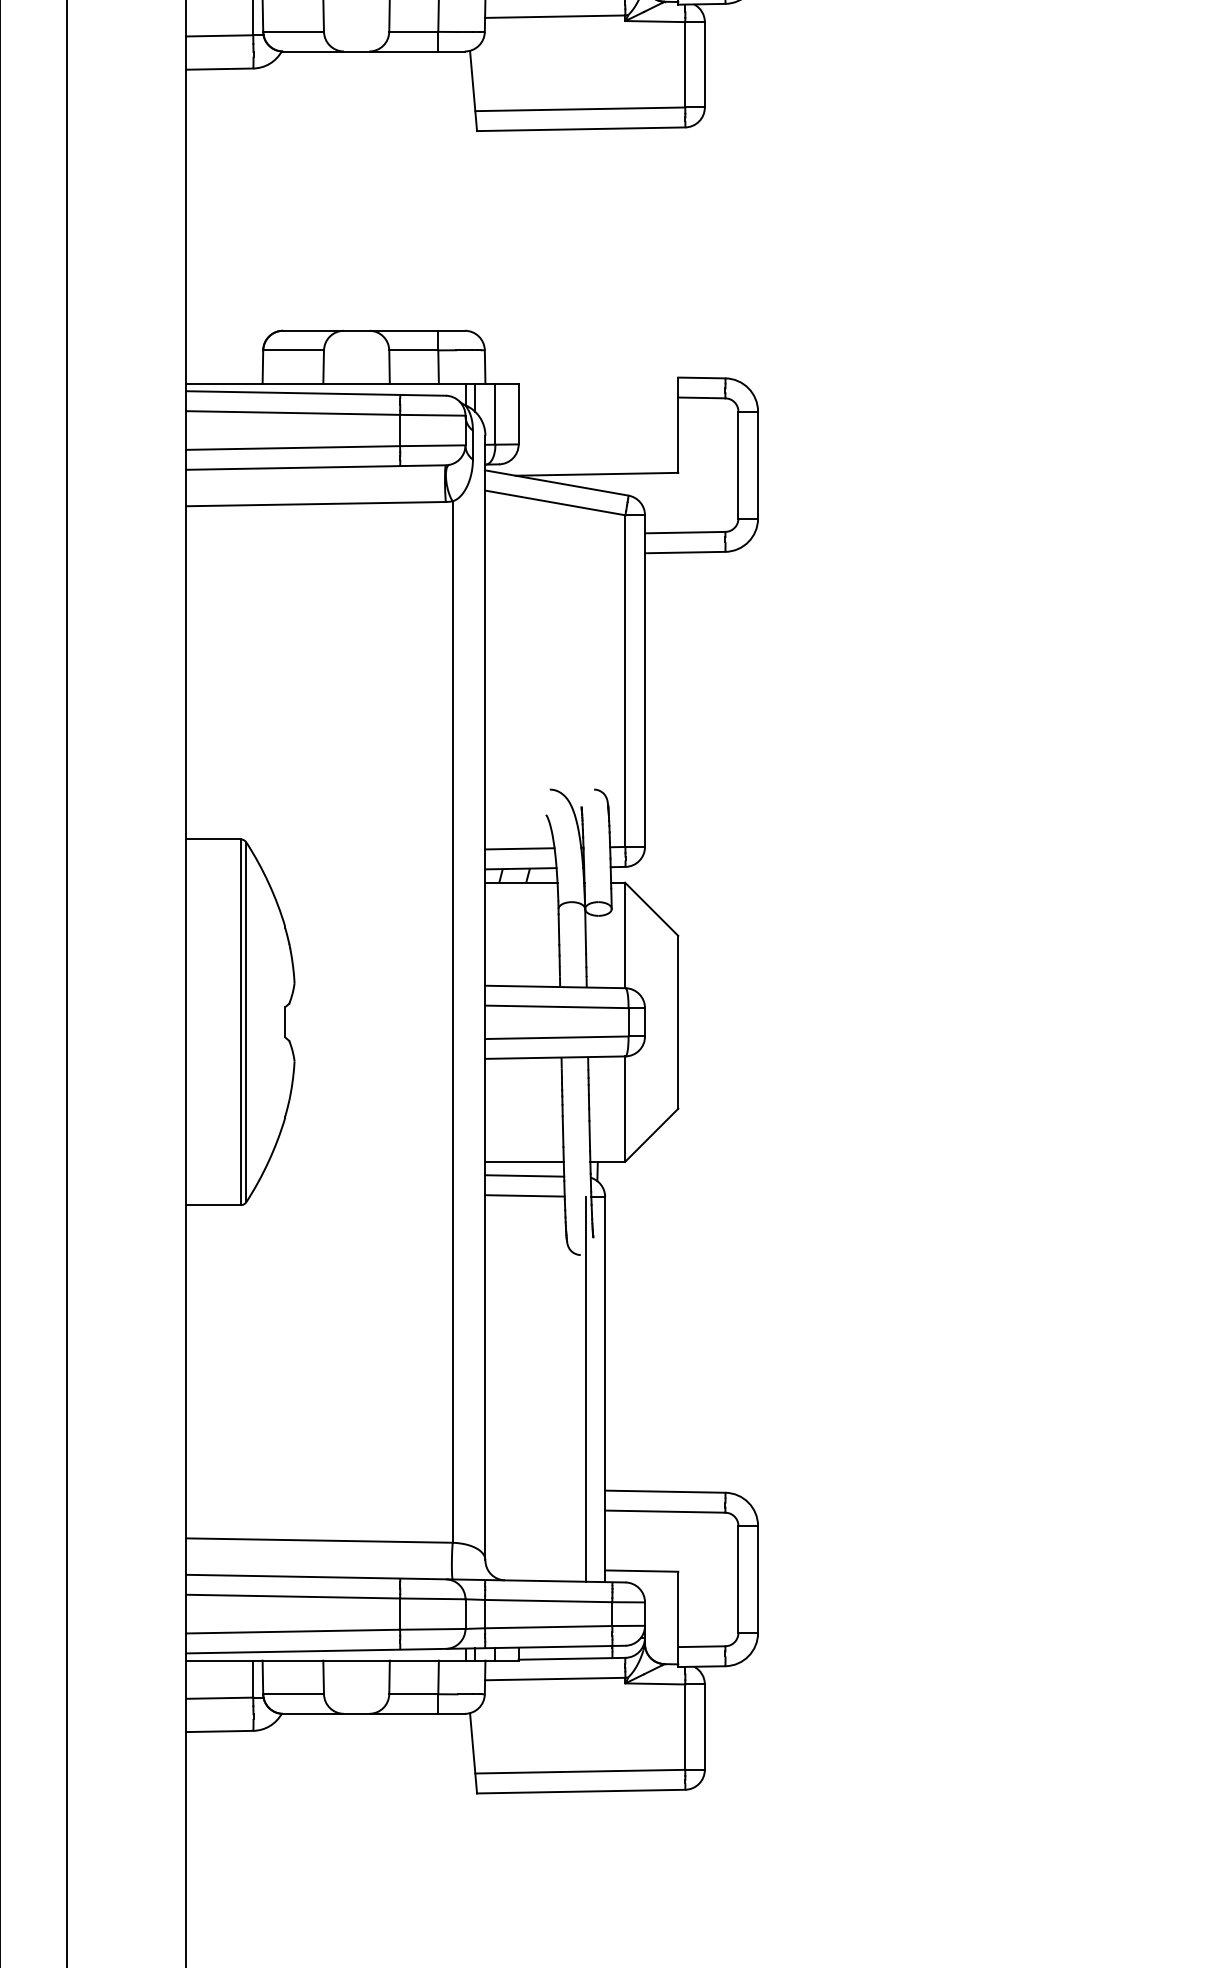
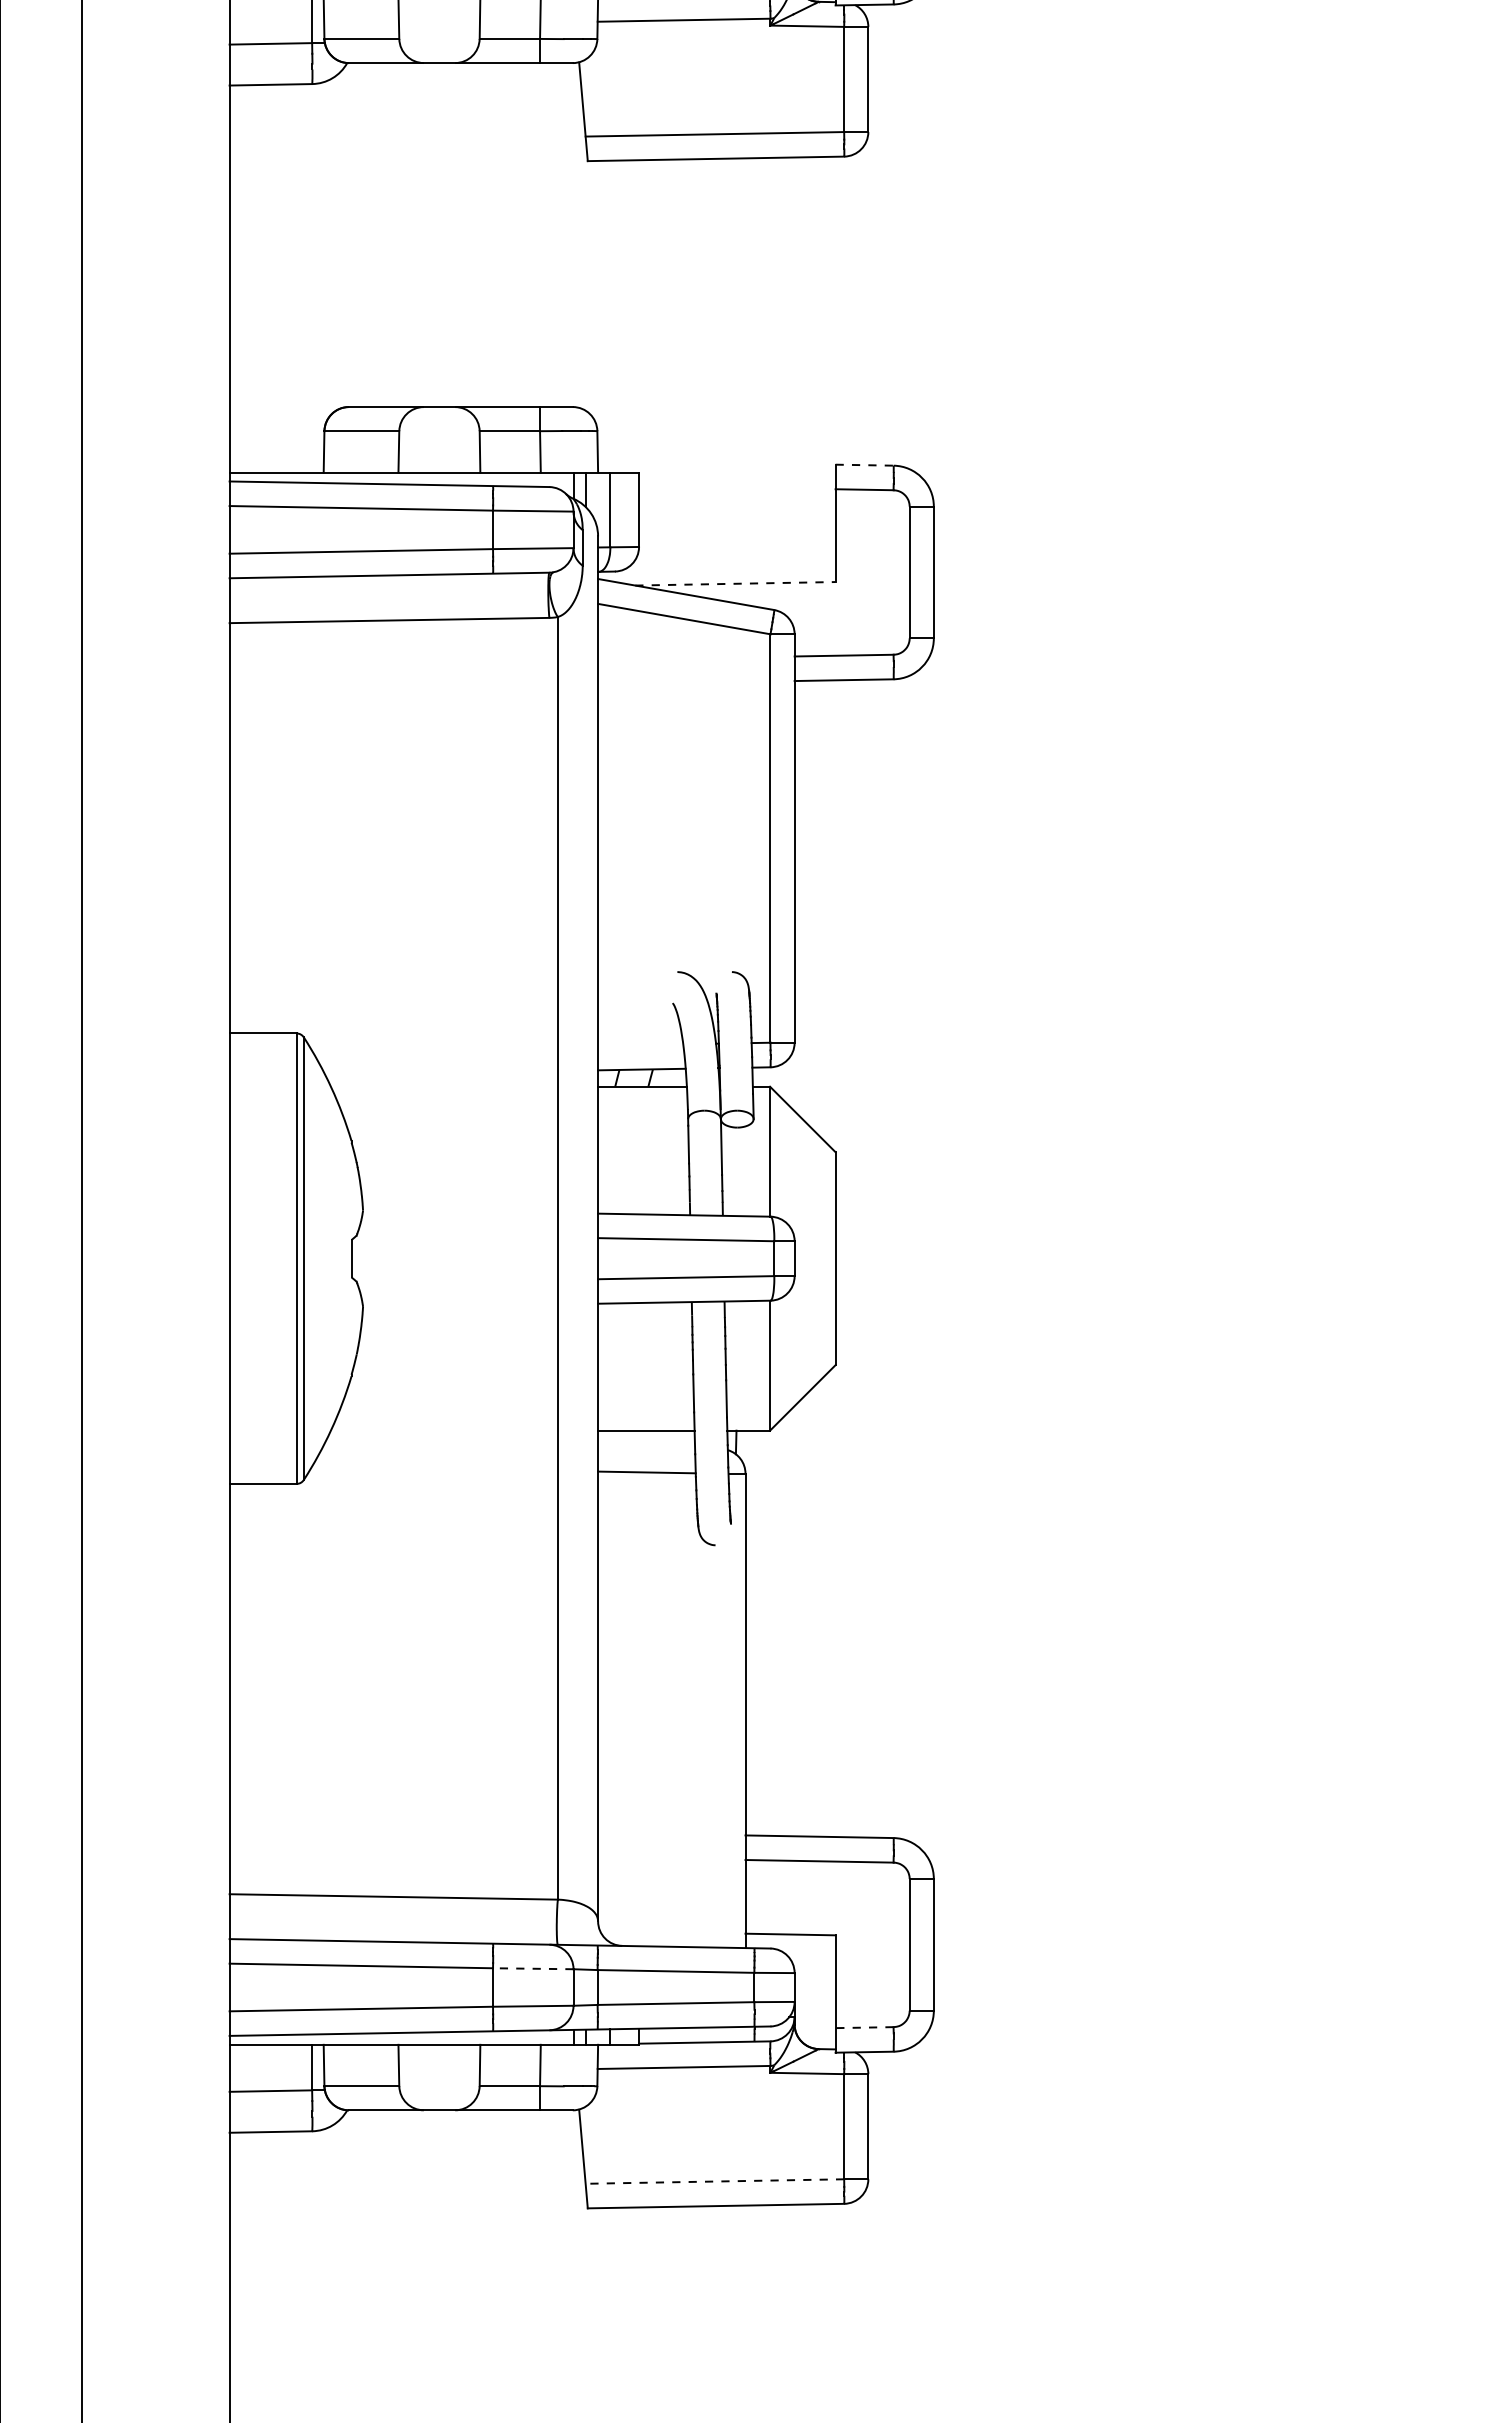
line: (701, 378) -> (864, 465), solid -> dashed
line: (597, 474) -> (735, 583), solid -> dashed
line: (519, 848) -> (640, 1044), removed
line: (524, 1175) -> (646, 1447), removed
line: (585, 1389) -> (721, 1710), removed
line: (432, 1598) -> (532, 1968), solid -> dashed
line: (701, 1646) -> (864, 2027), solid -> dashed
line: (579, 1771) -> (714, 2181), solid -> dashed

